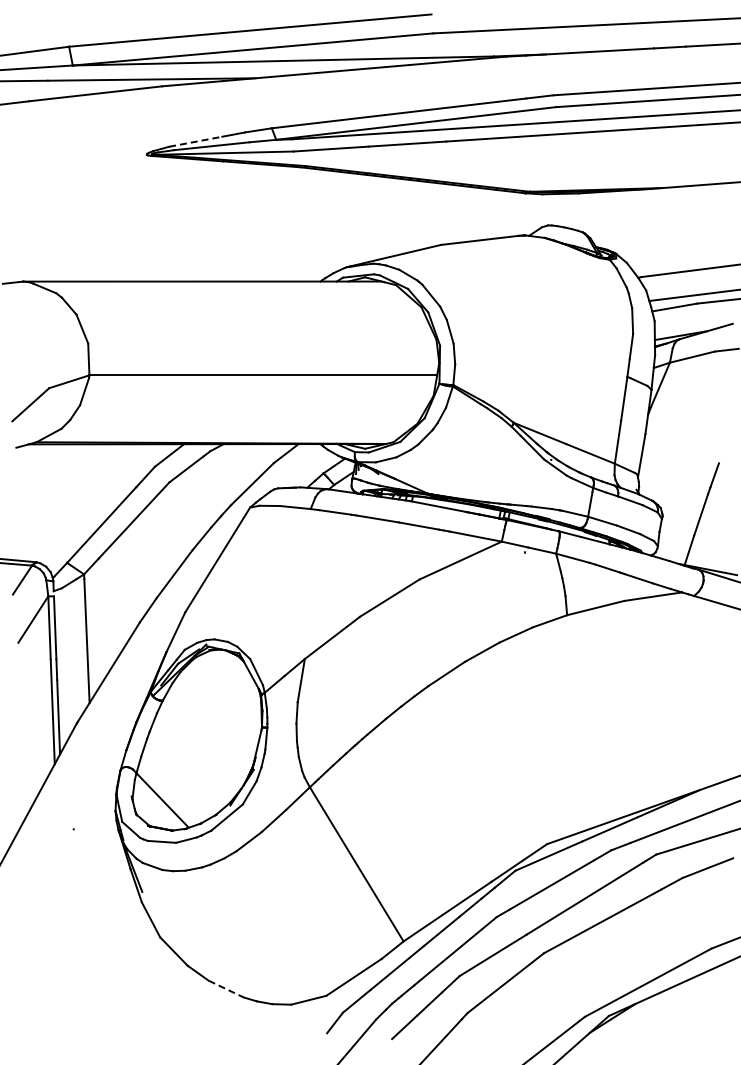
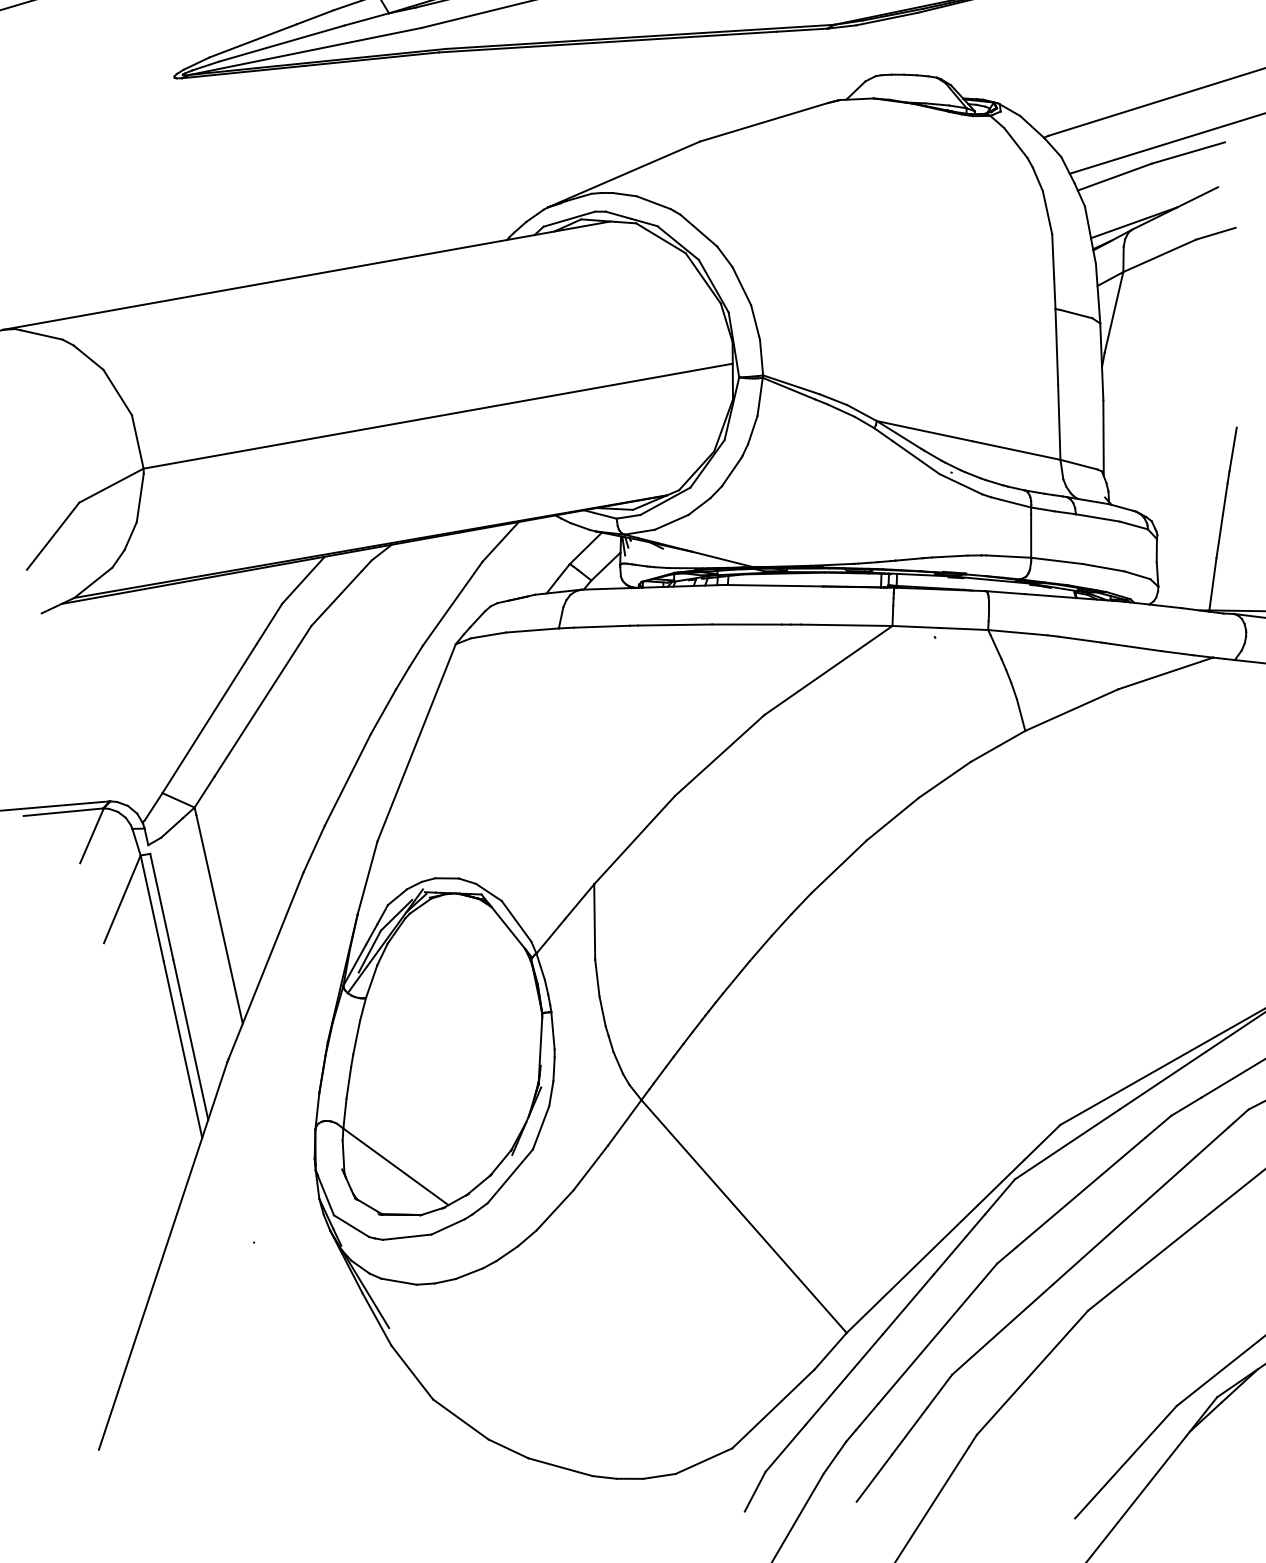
line: (196, 141) -> (254, 40), dashed -> solid
line: (226, 989) -> (561, 1467), dashed -> solid

